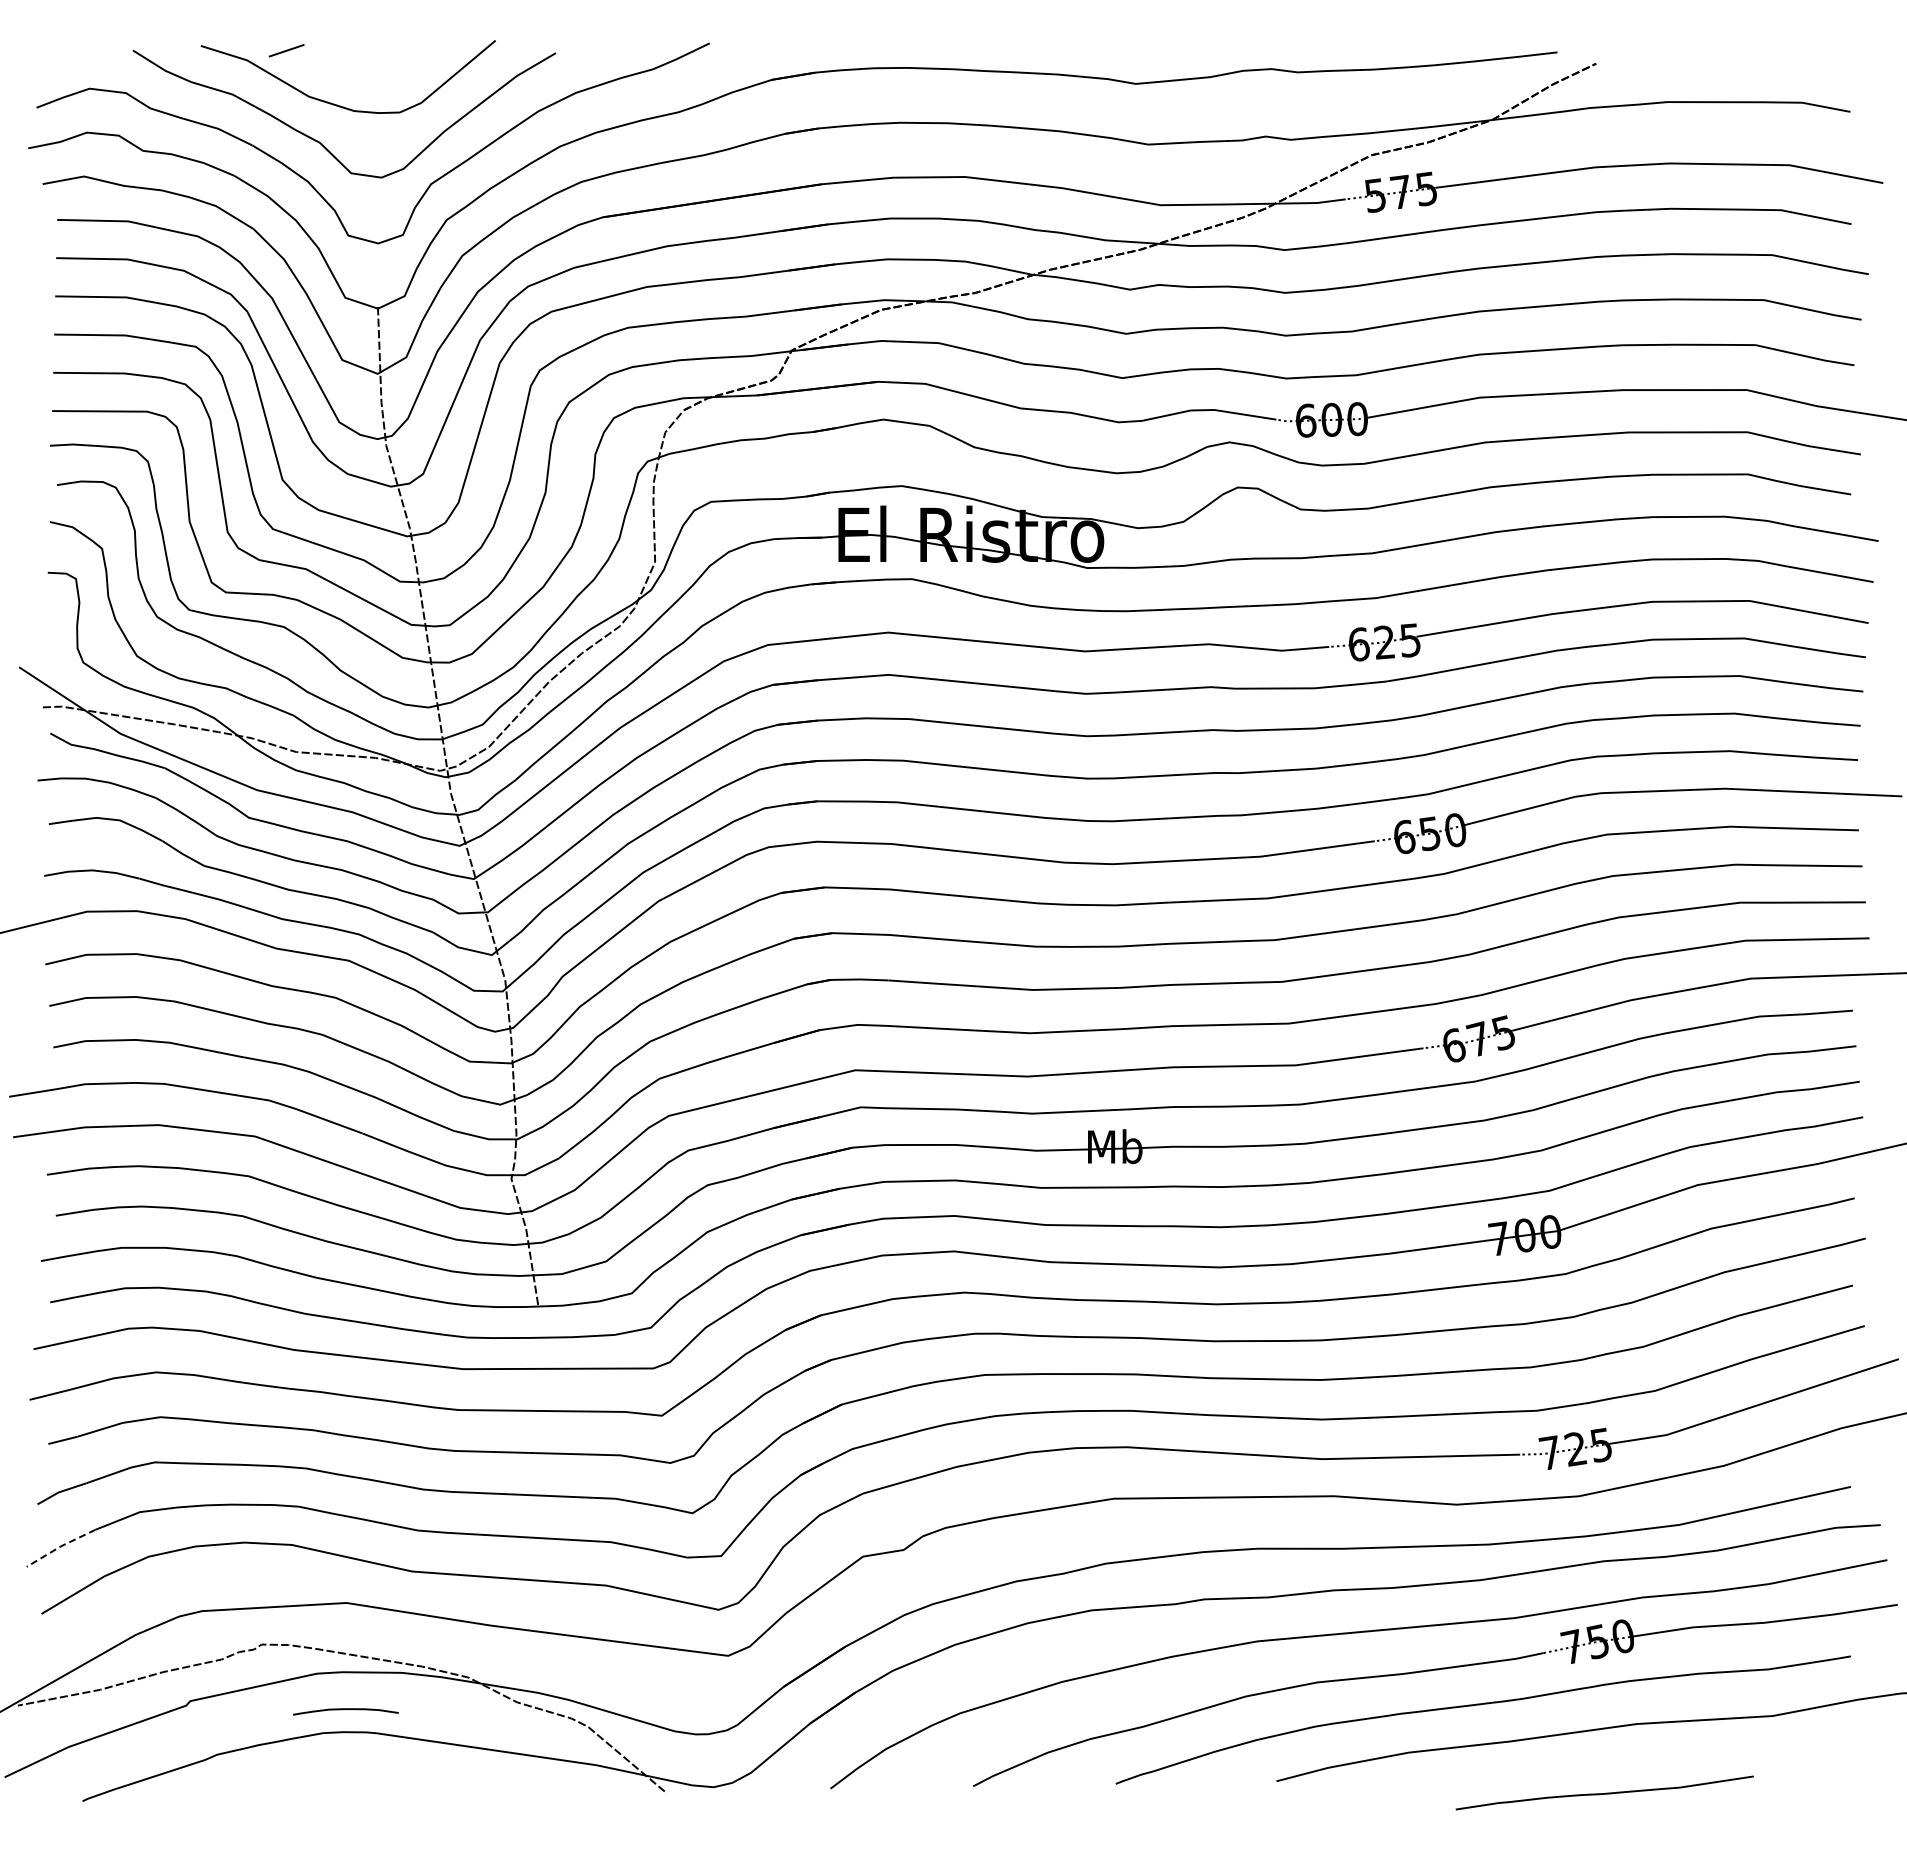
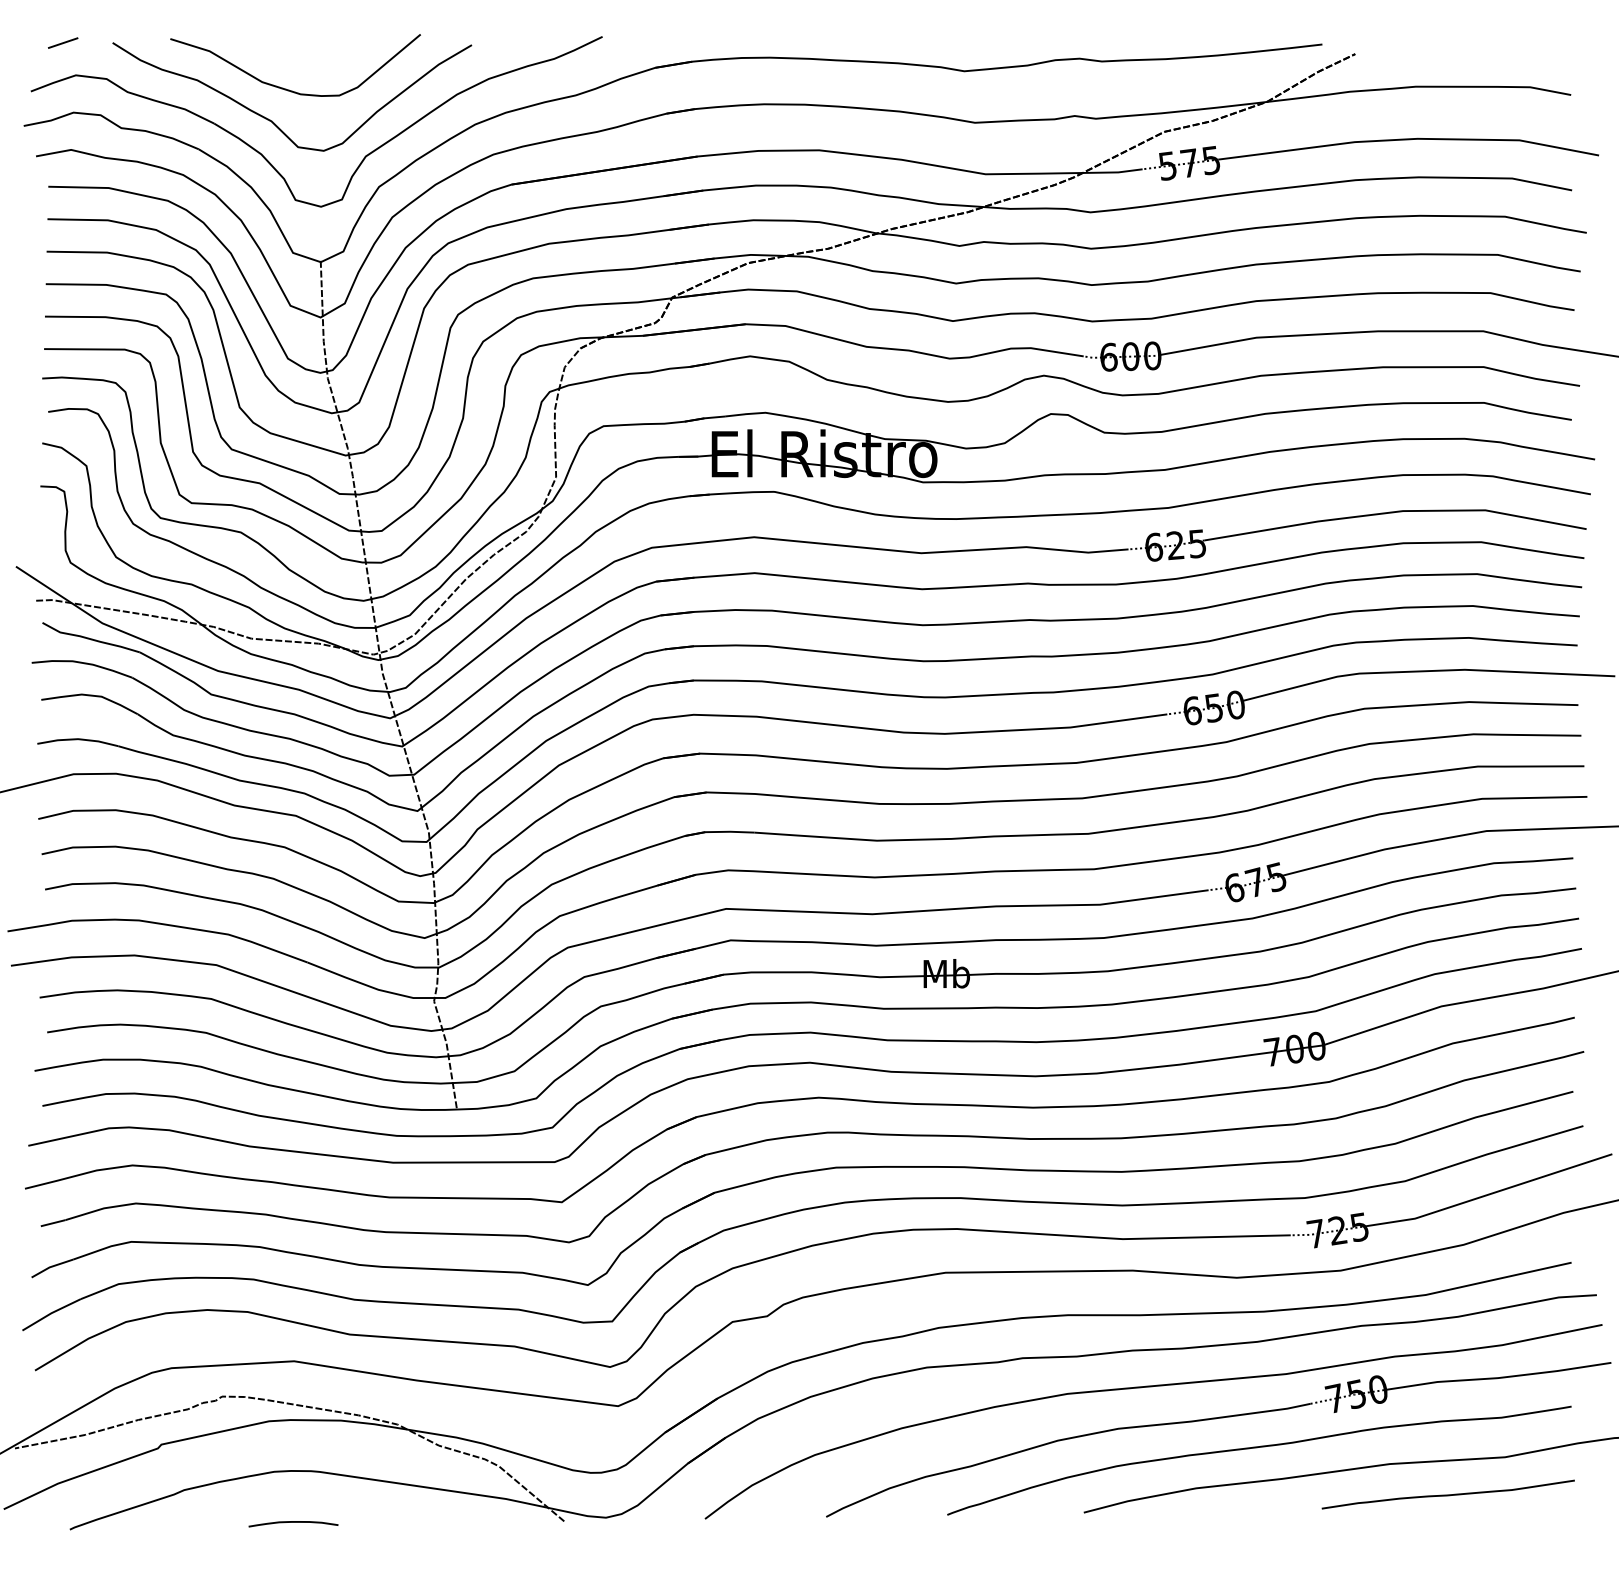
line: (286, 50) -> (63, 42), moved
line: (60, 1546) -> (51, 1313), dashed -> solid
curve: (345, 1710) -> (293, 1523), moved
curve: (1605, 1792) -> (1448, 1494), moved

